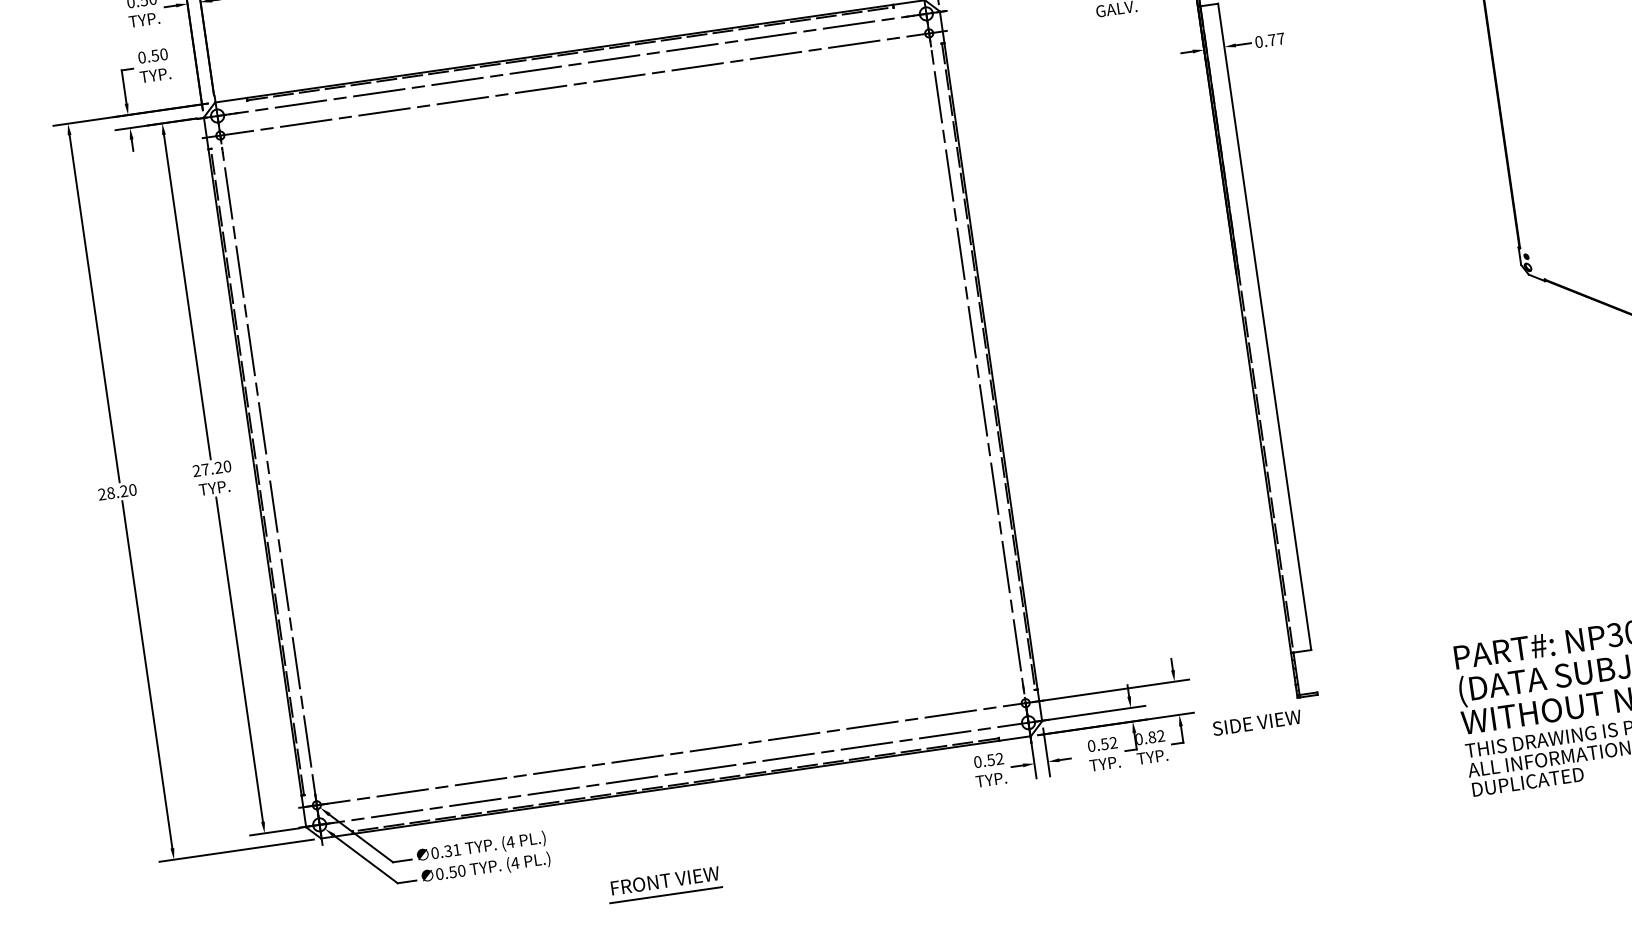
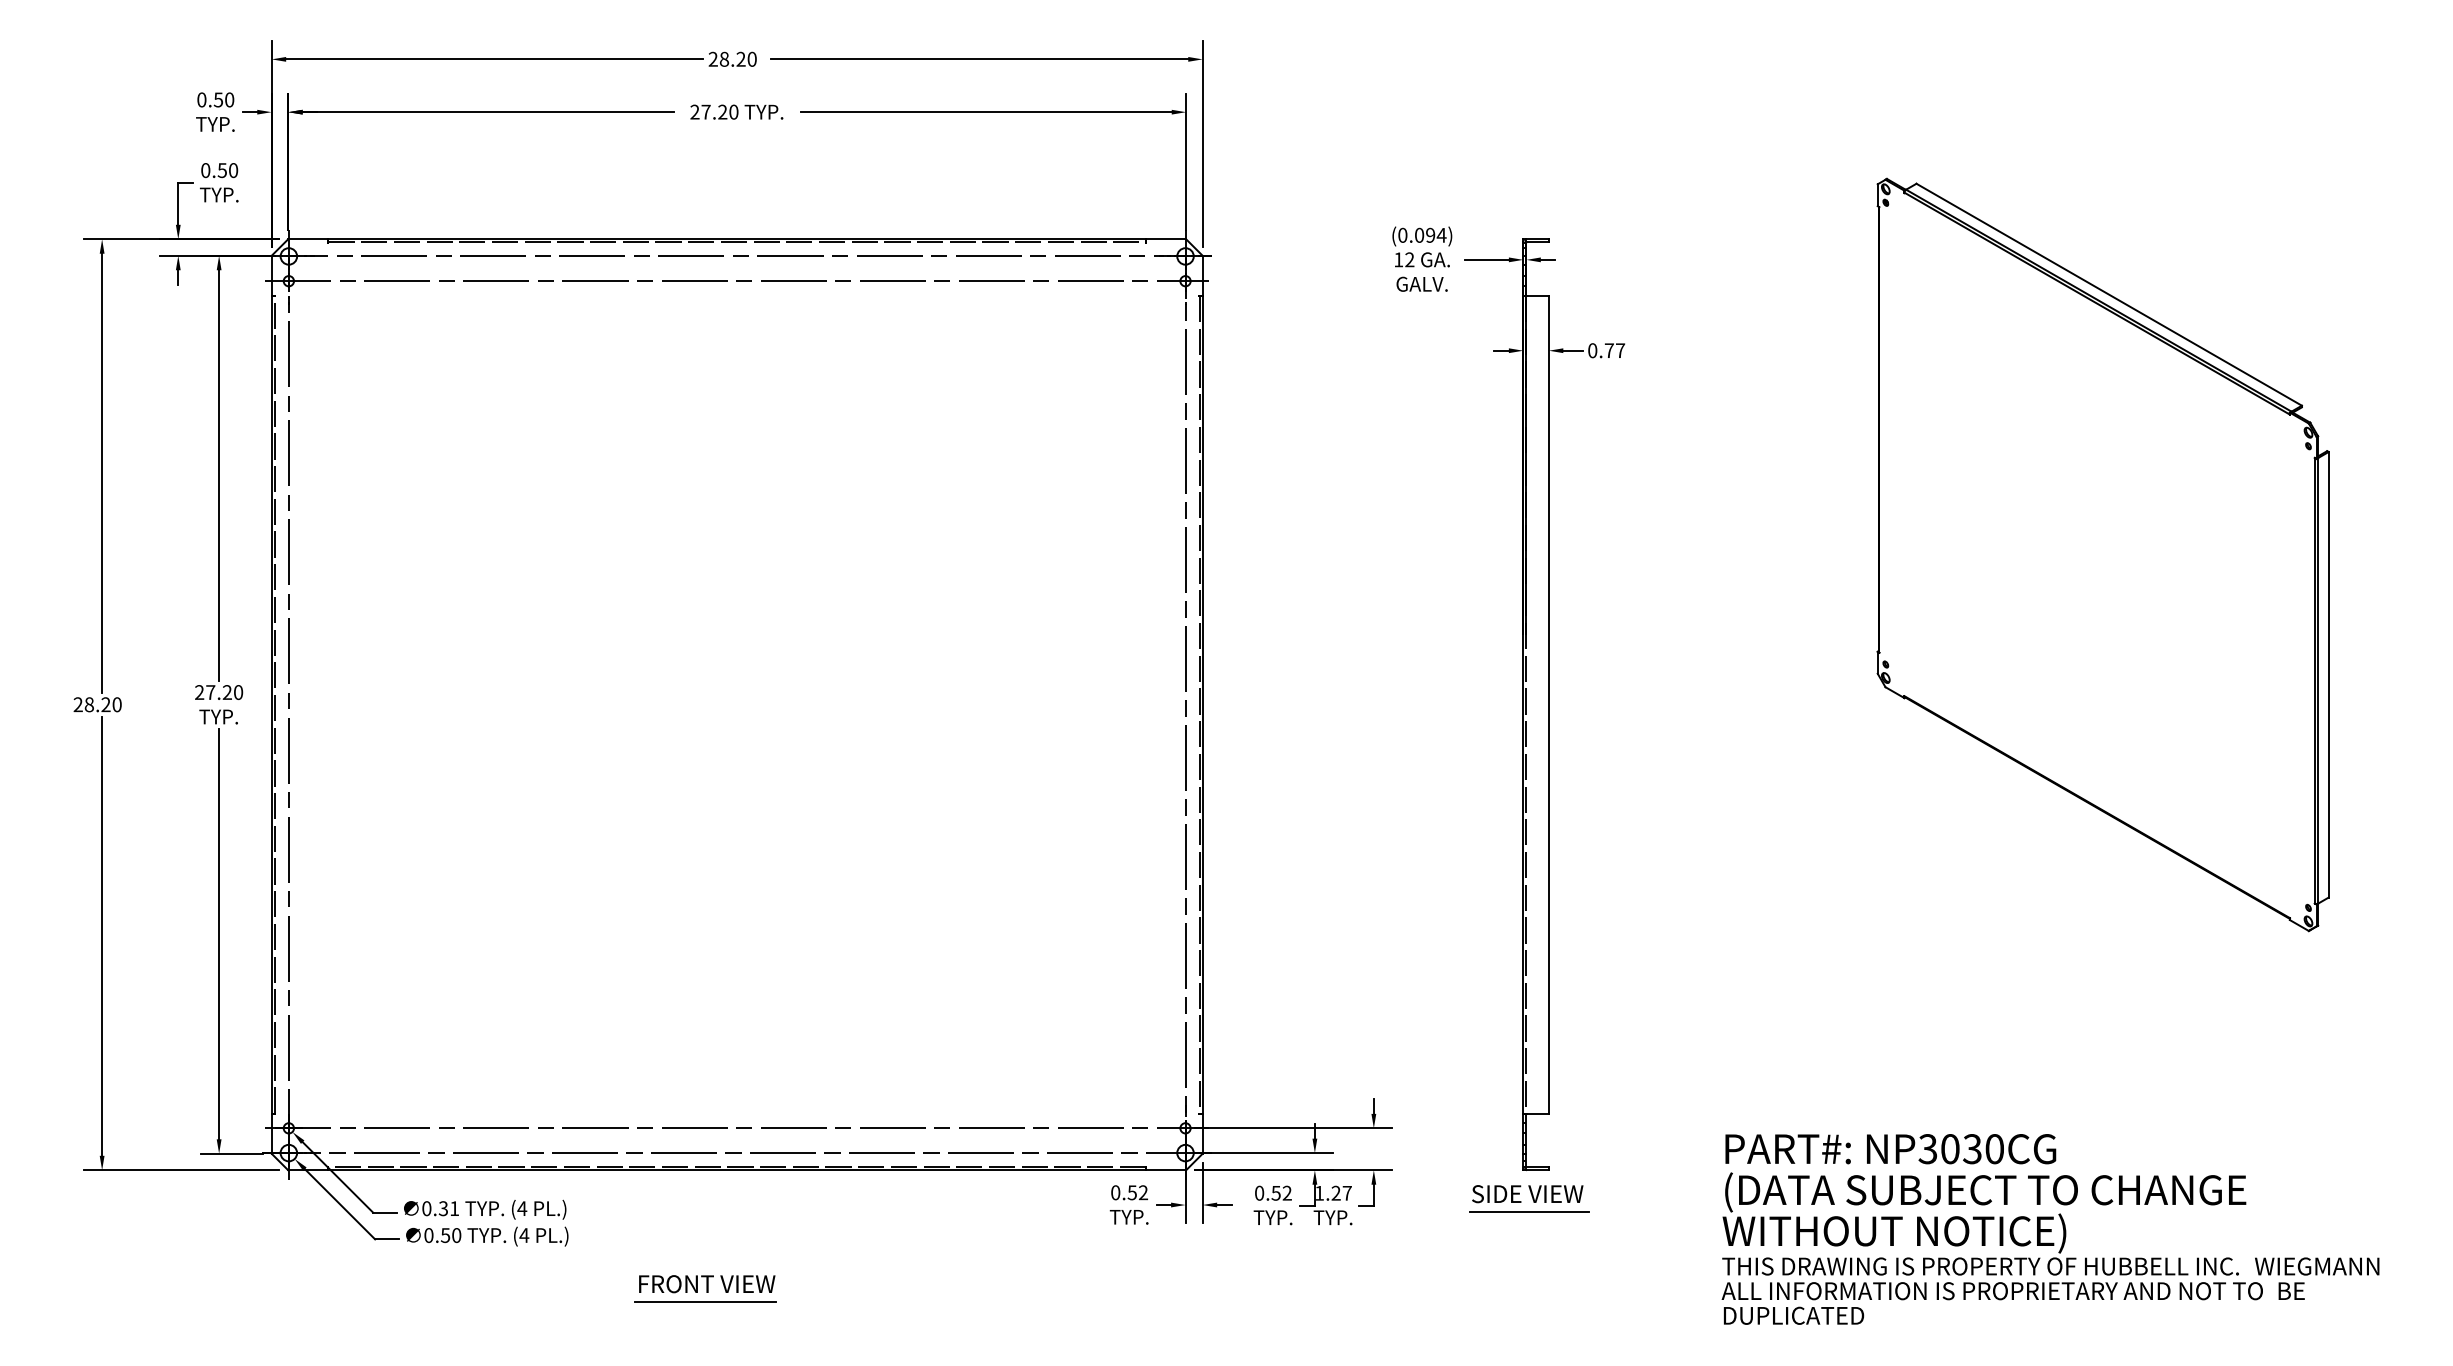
text: (1256, 723) -> (1527, 1194), moved
line: (1306, 730) -> (1528, 1212), added
text: (1150, 737) -> (1333, 1192), 0.82 -> 1.27

